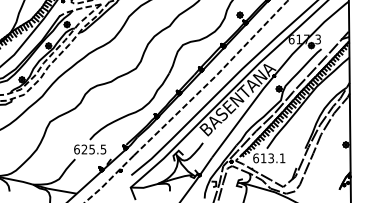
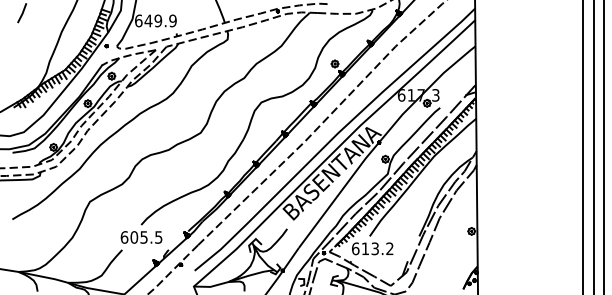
text: (84, 149) -> (134, 237), 625.5 -> 605.5
text: (282, 158) -> (389, 248), 613.1 -> 613.2

